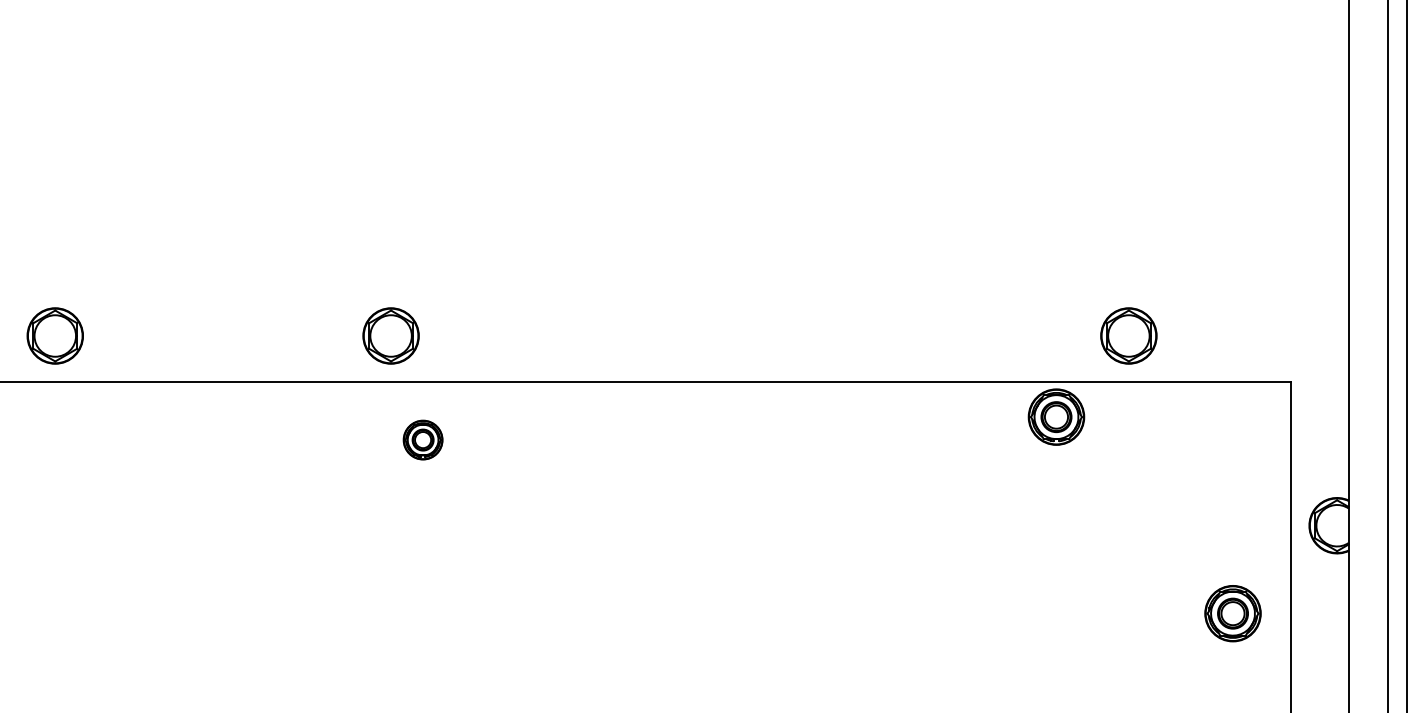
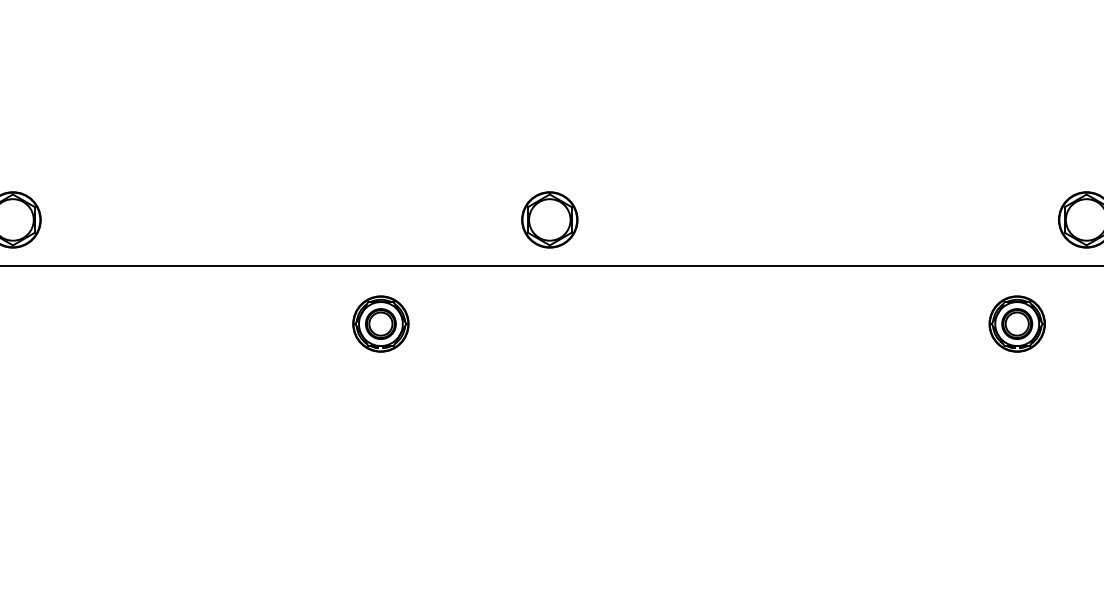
part: (390, 335) -> (549, 219), moved
part: (1056, 416) -> (1017, 323), moved
part: (422, 439) -> (380, 323), size x1.43

